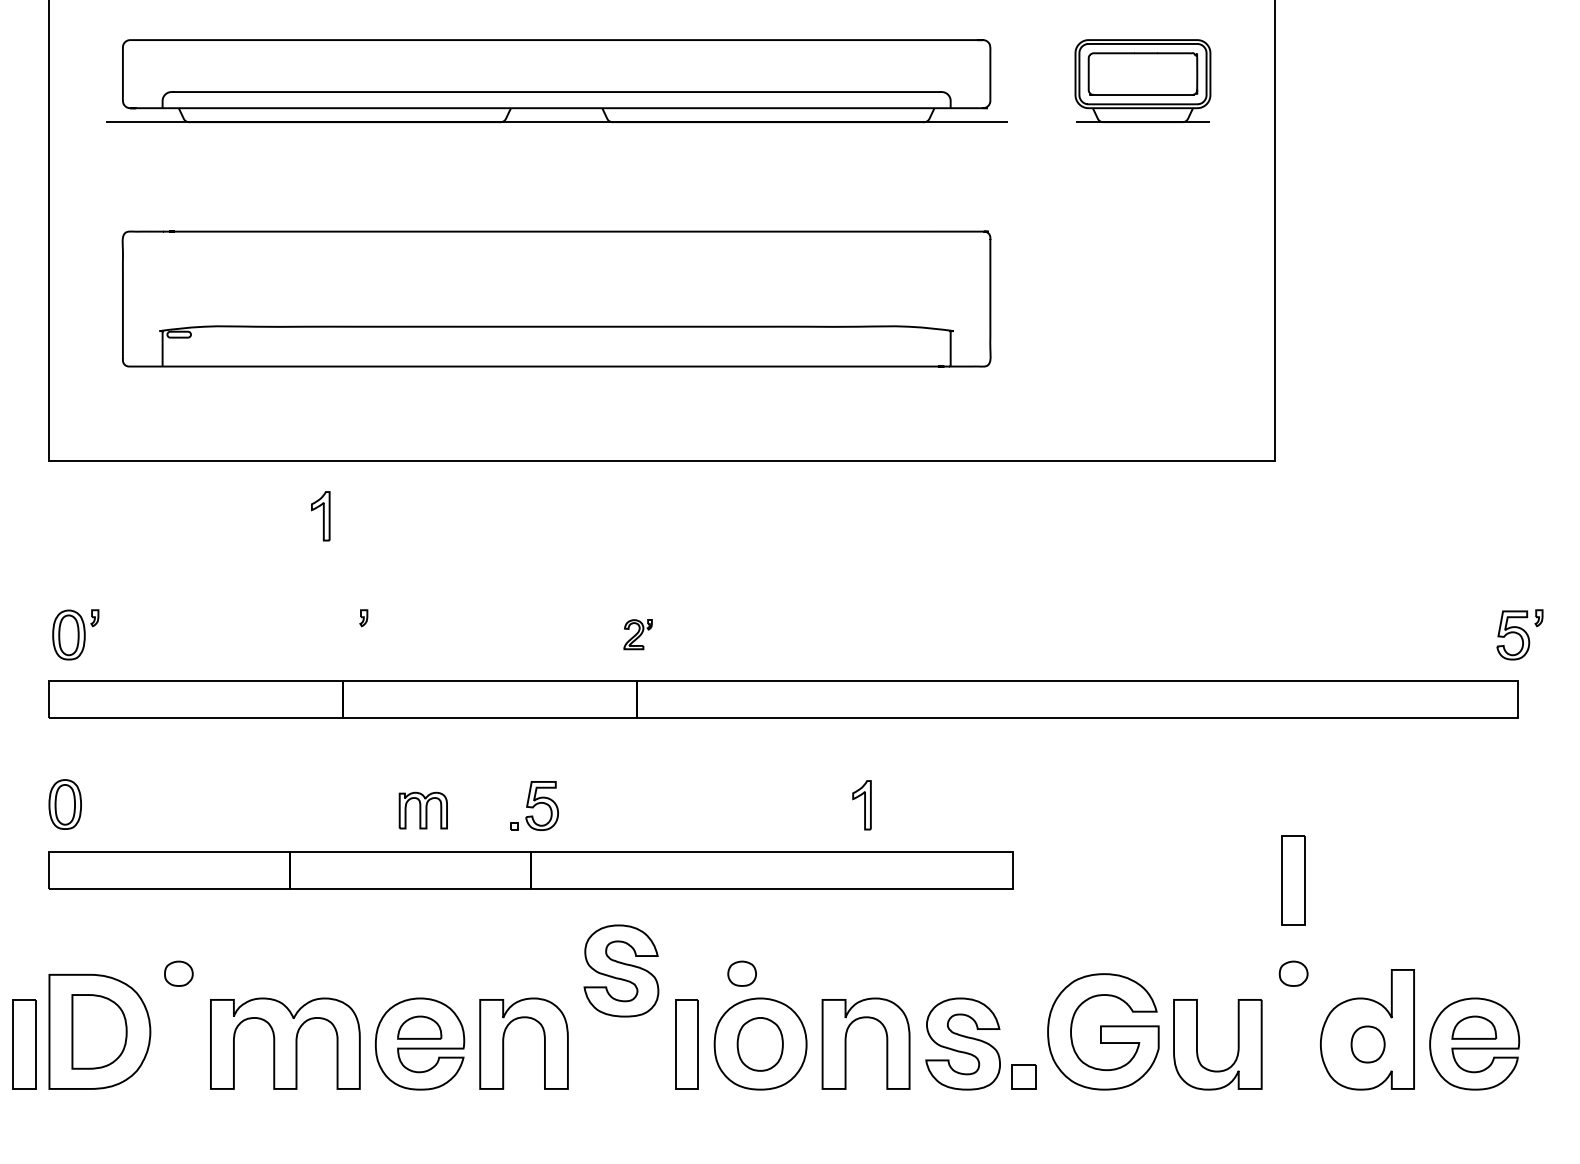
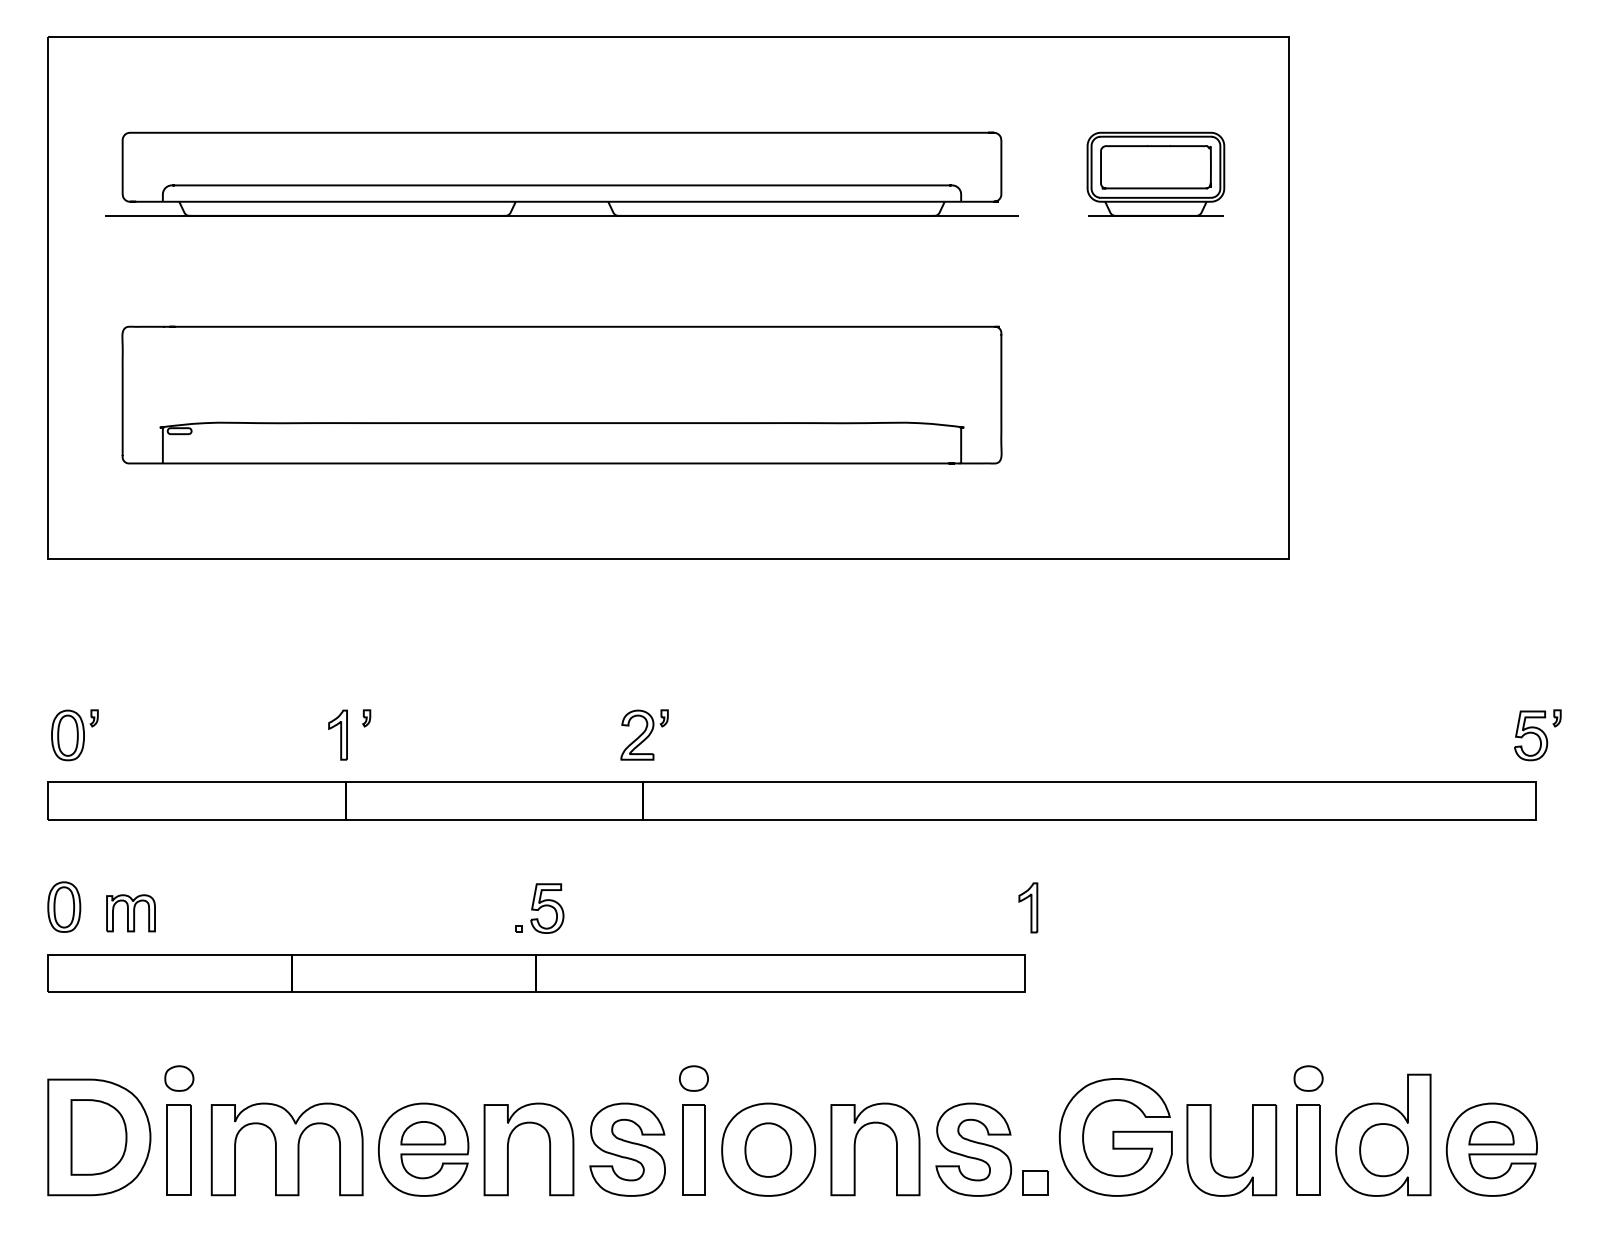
part: (320, 515) -> (337, 734), moved
part: (638, 634) -> (644, 734), size x1.67
part: (862, 804) -> (1028, 907), moved
part: (422, 810) -> (130, 913), moved
part: (1293, 879) -> (1308, 1149), moved
part: (621, 970) -> (627, 1149), moved
part: (741, 973) -> (693, 1078), moved
part: (24, 1043) -> (178, 1149), moved
part: (1367, 1044) -> (1383, 1150), size x1.43

